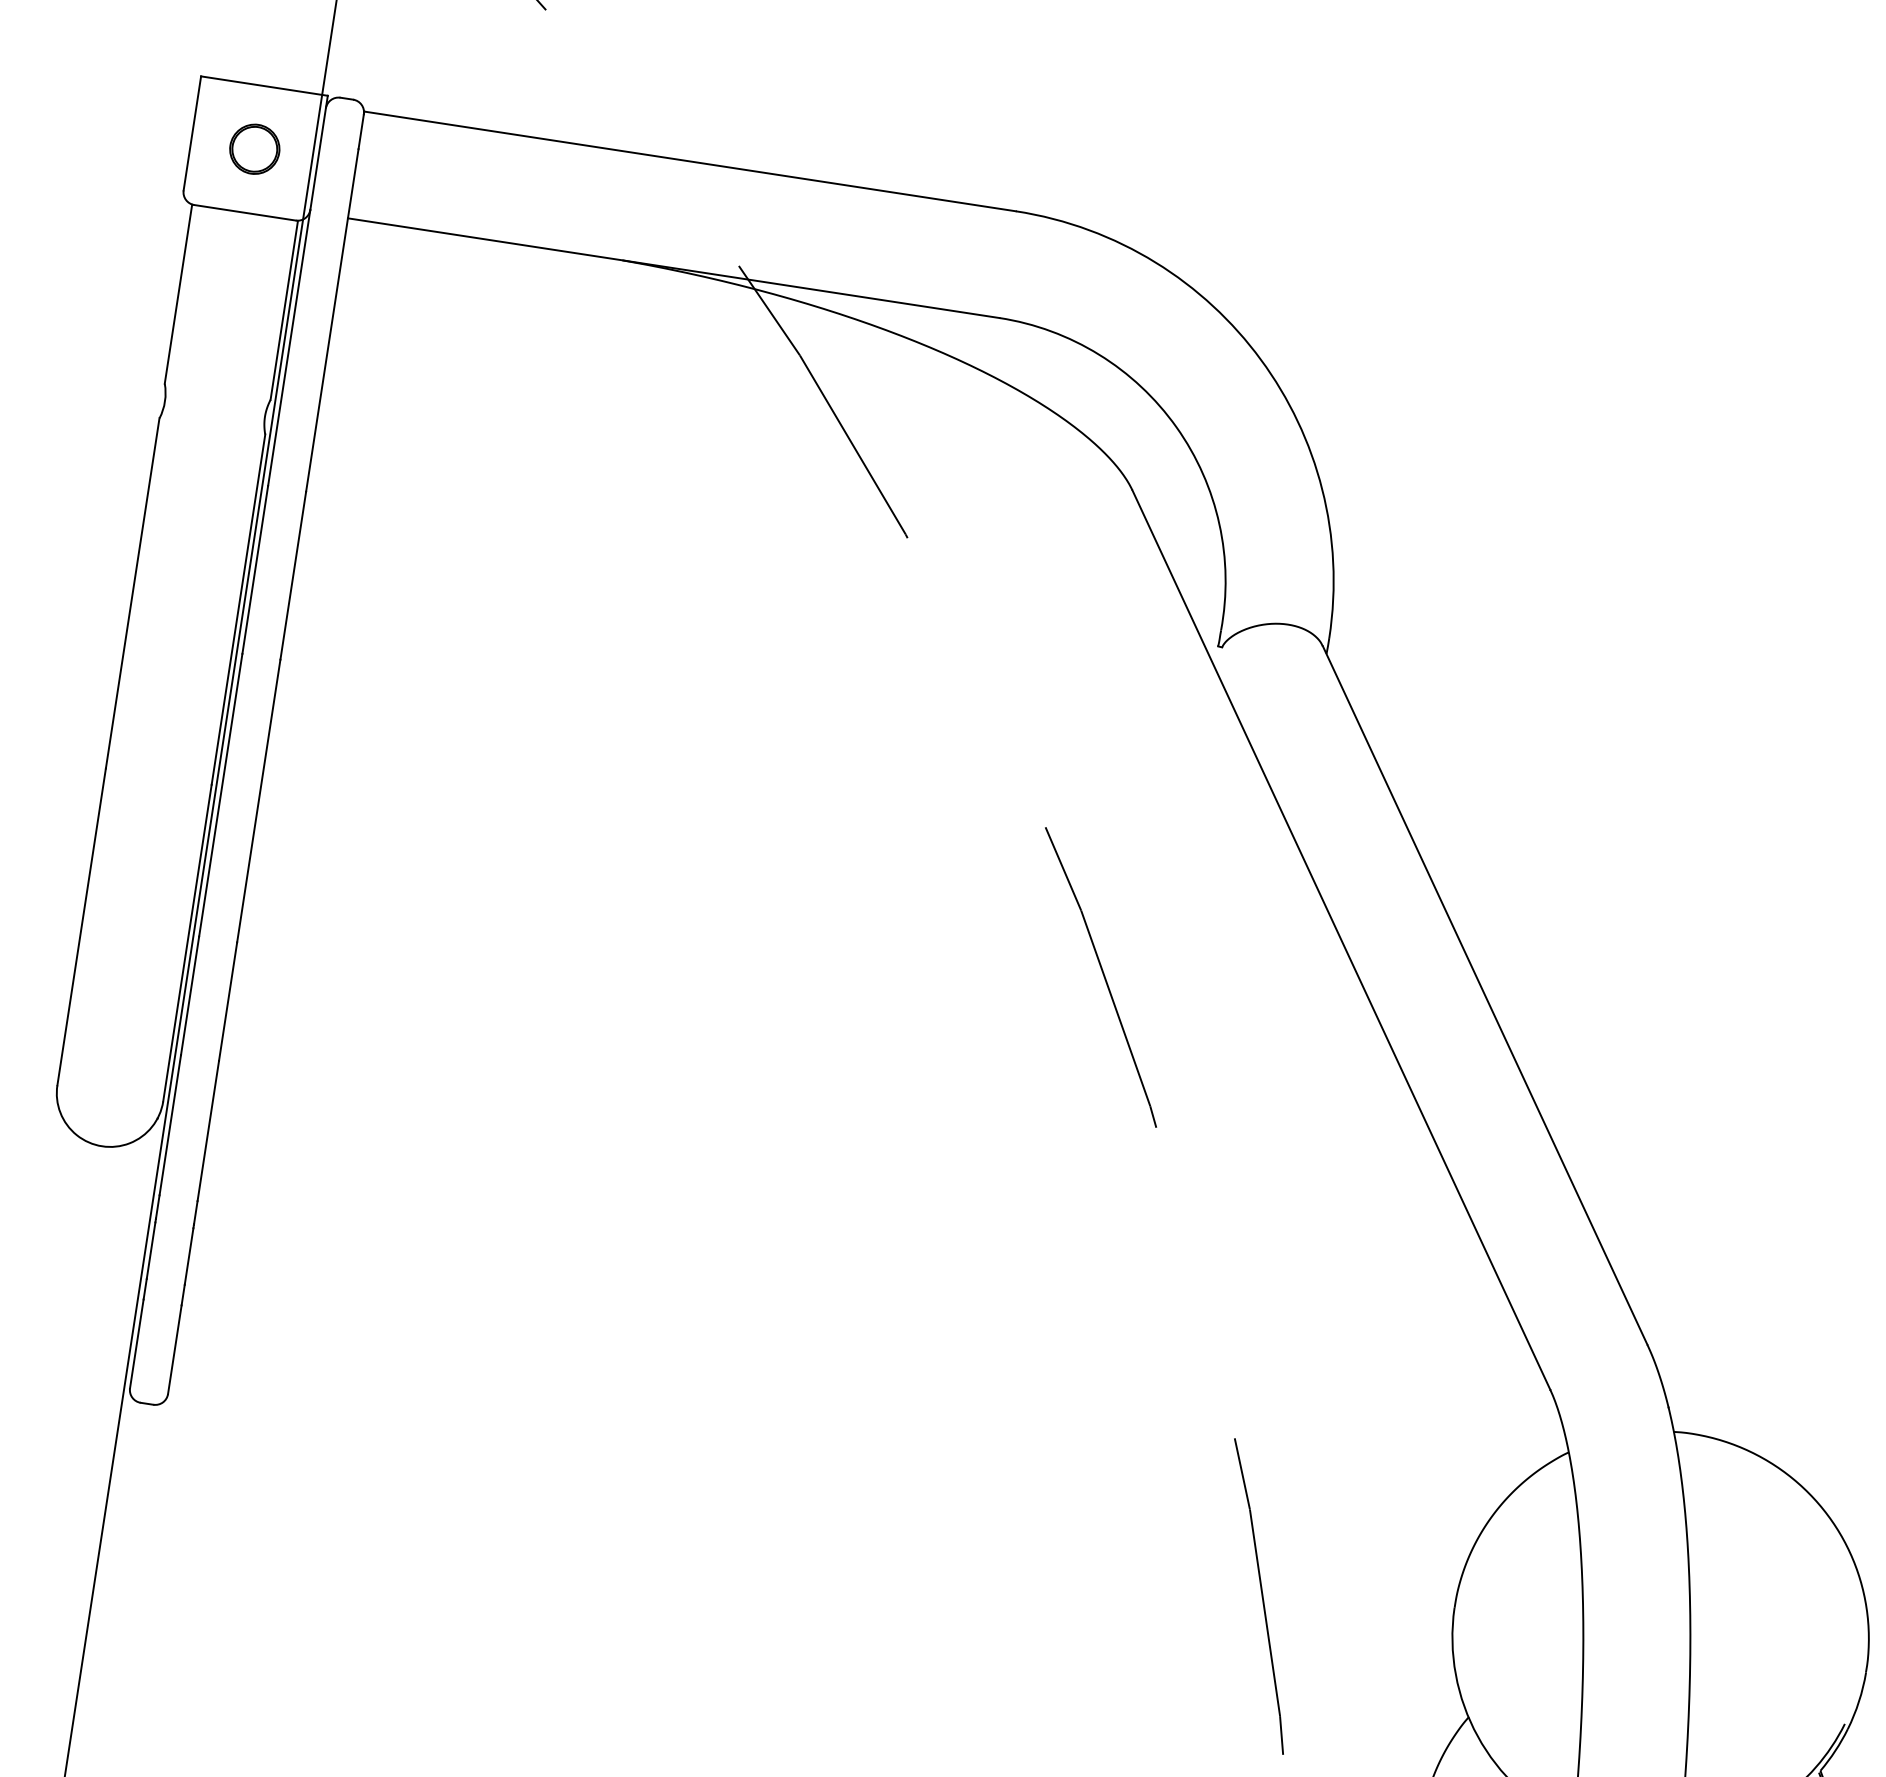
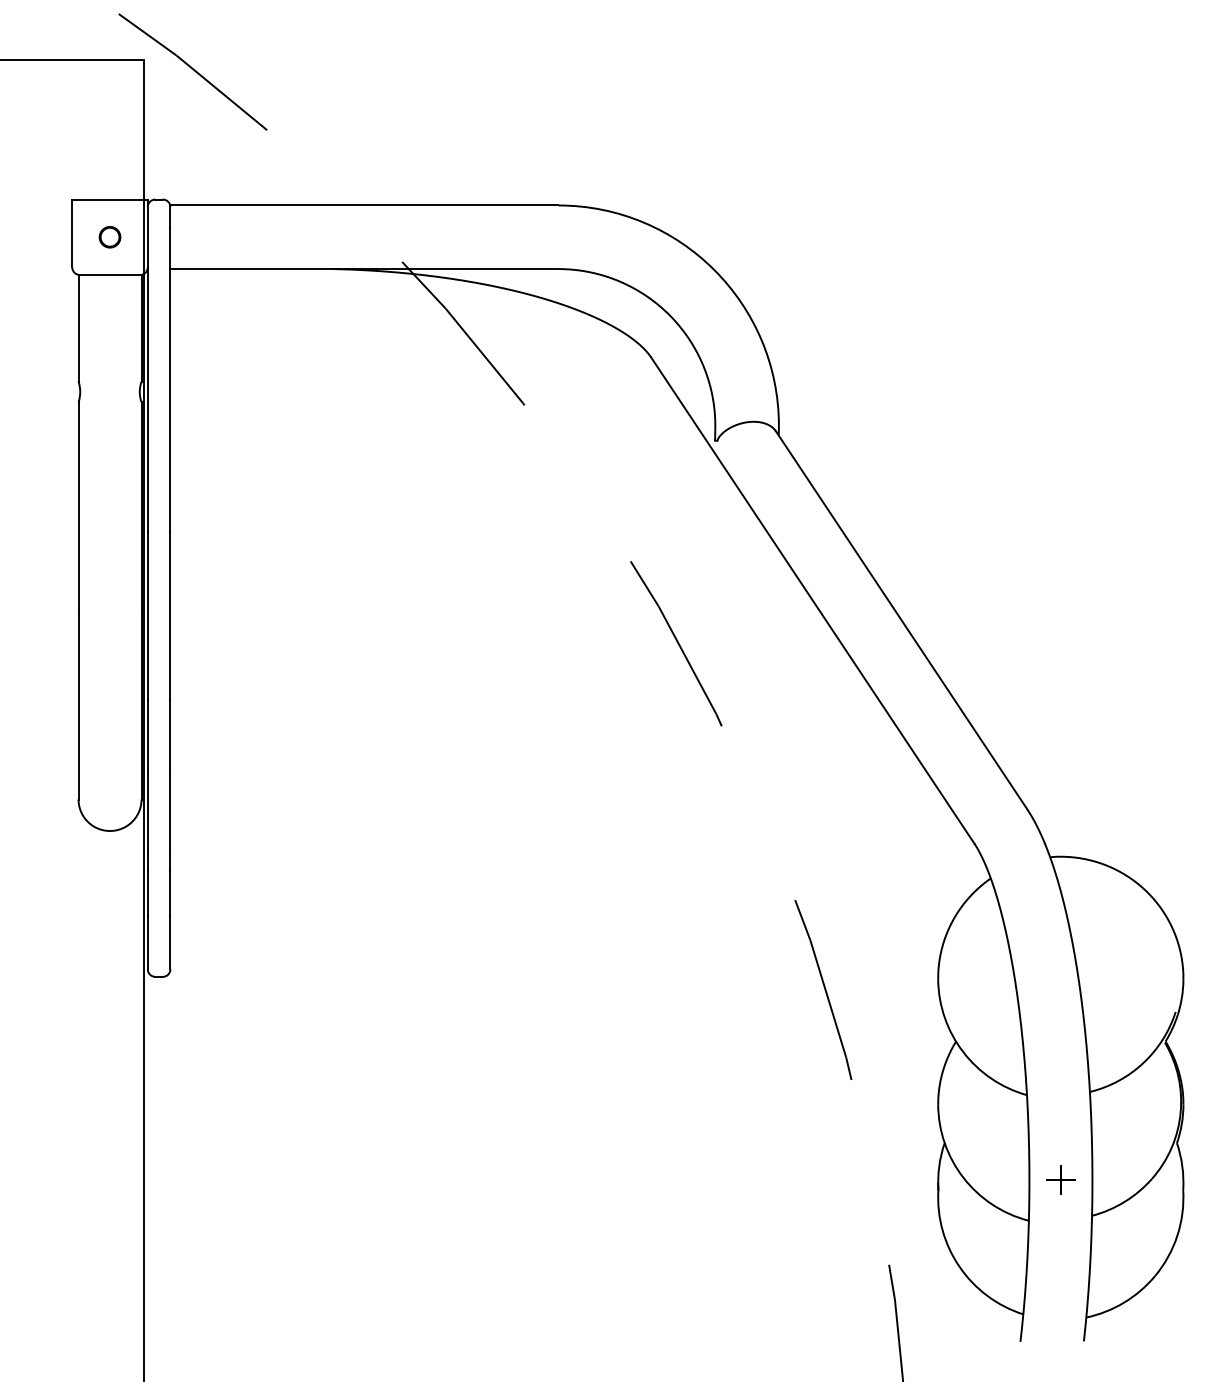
part: (253, 149) -> (109, 237), size x0.71

